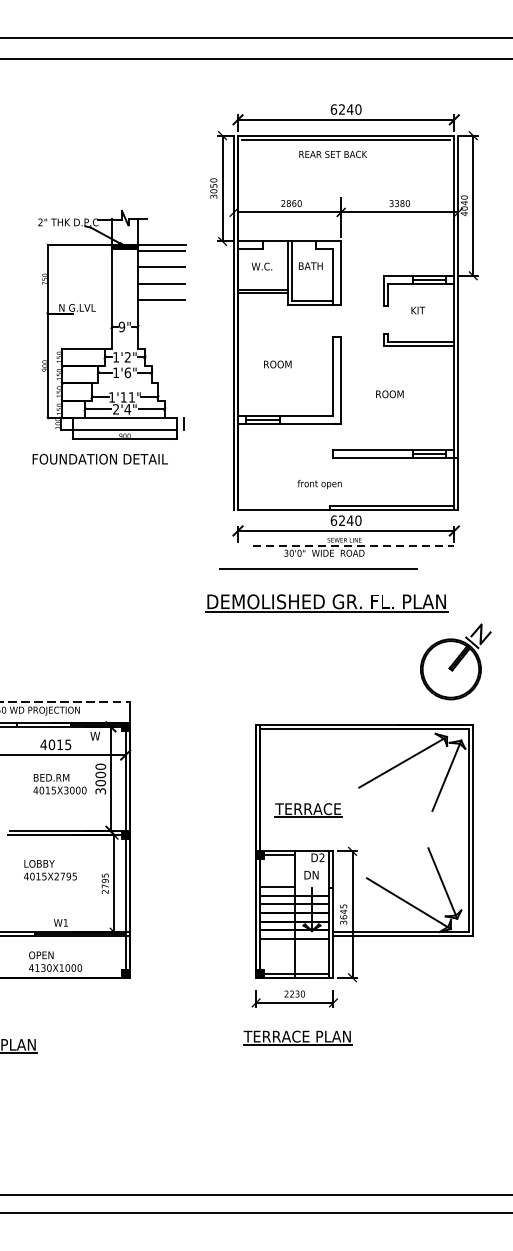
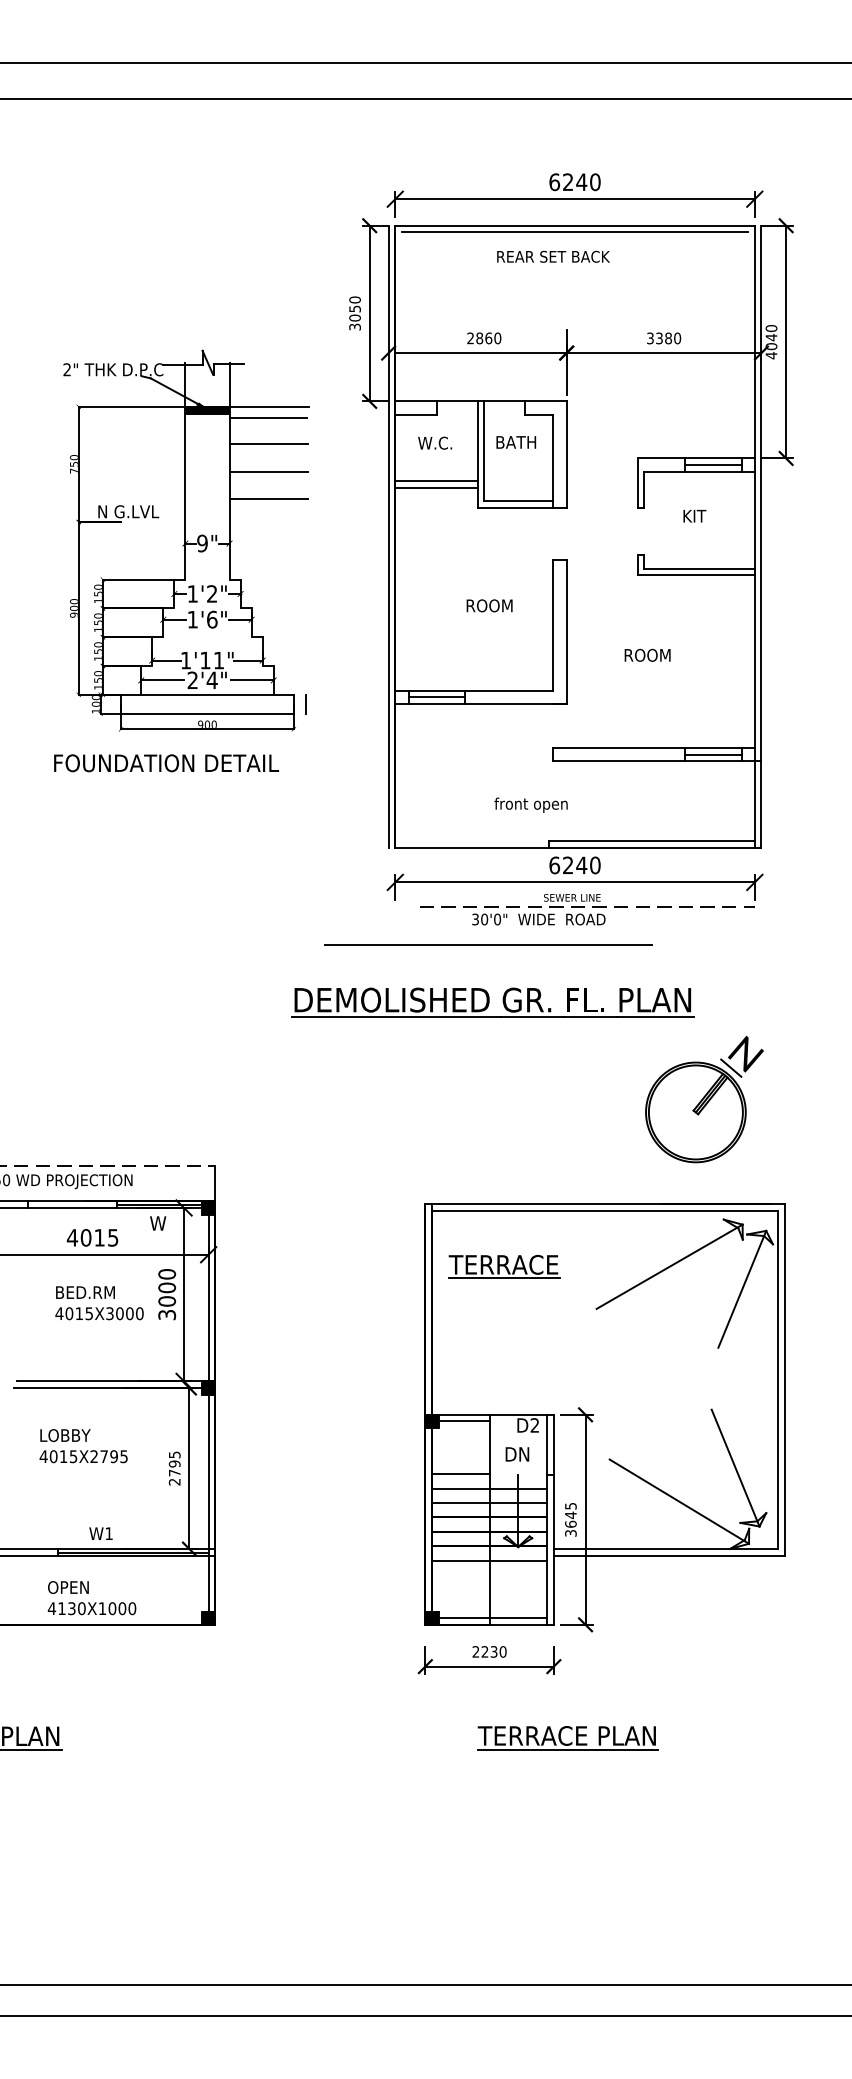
text: (277, 364) -> (489, 605), moved
line: (318, 568) -> (489, 944), moved
part: (326, 603) -> (492, 1002), moved
part: (455, 661) -> (703, 1099), moved
part: (308, 810) -> (504, 1267), moved
part: (297, 1037) -> (567, 1737), moved

